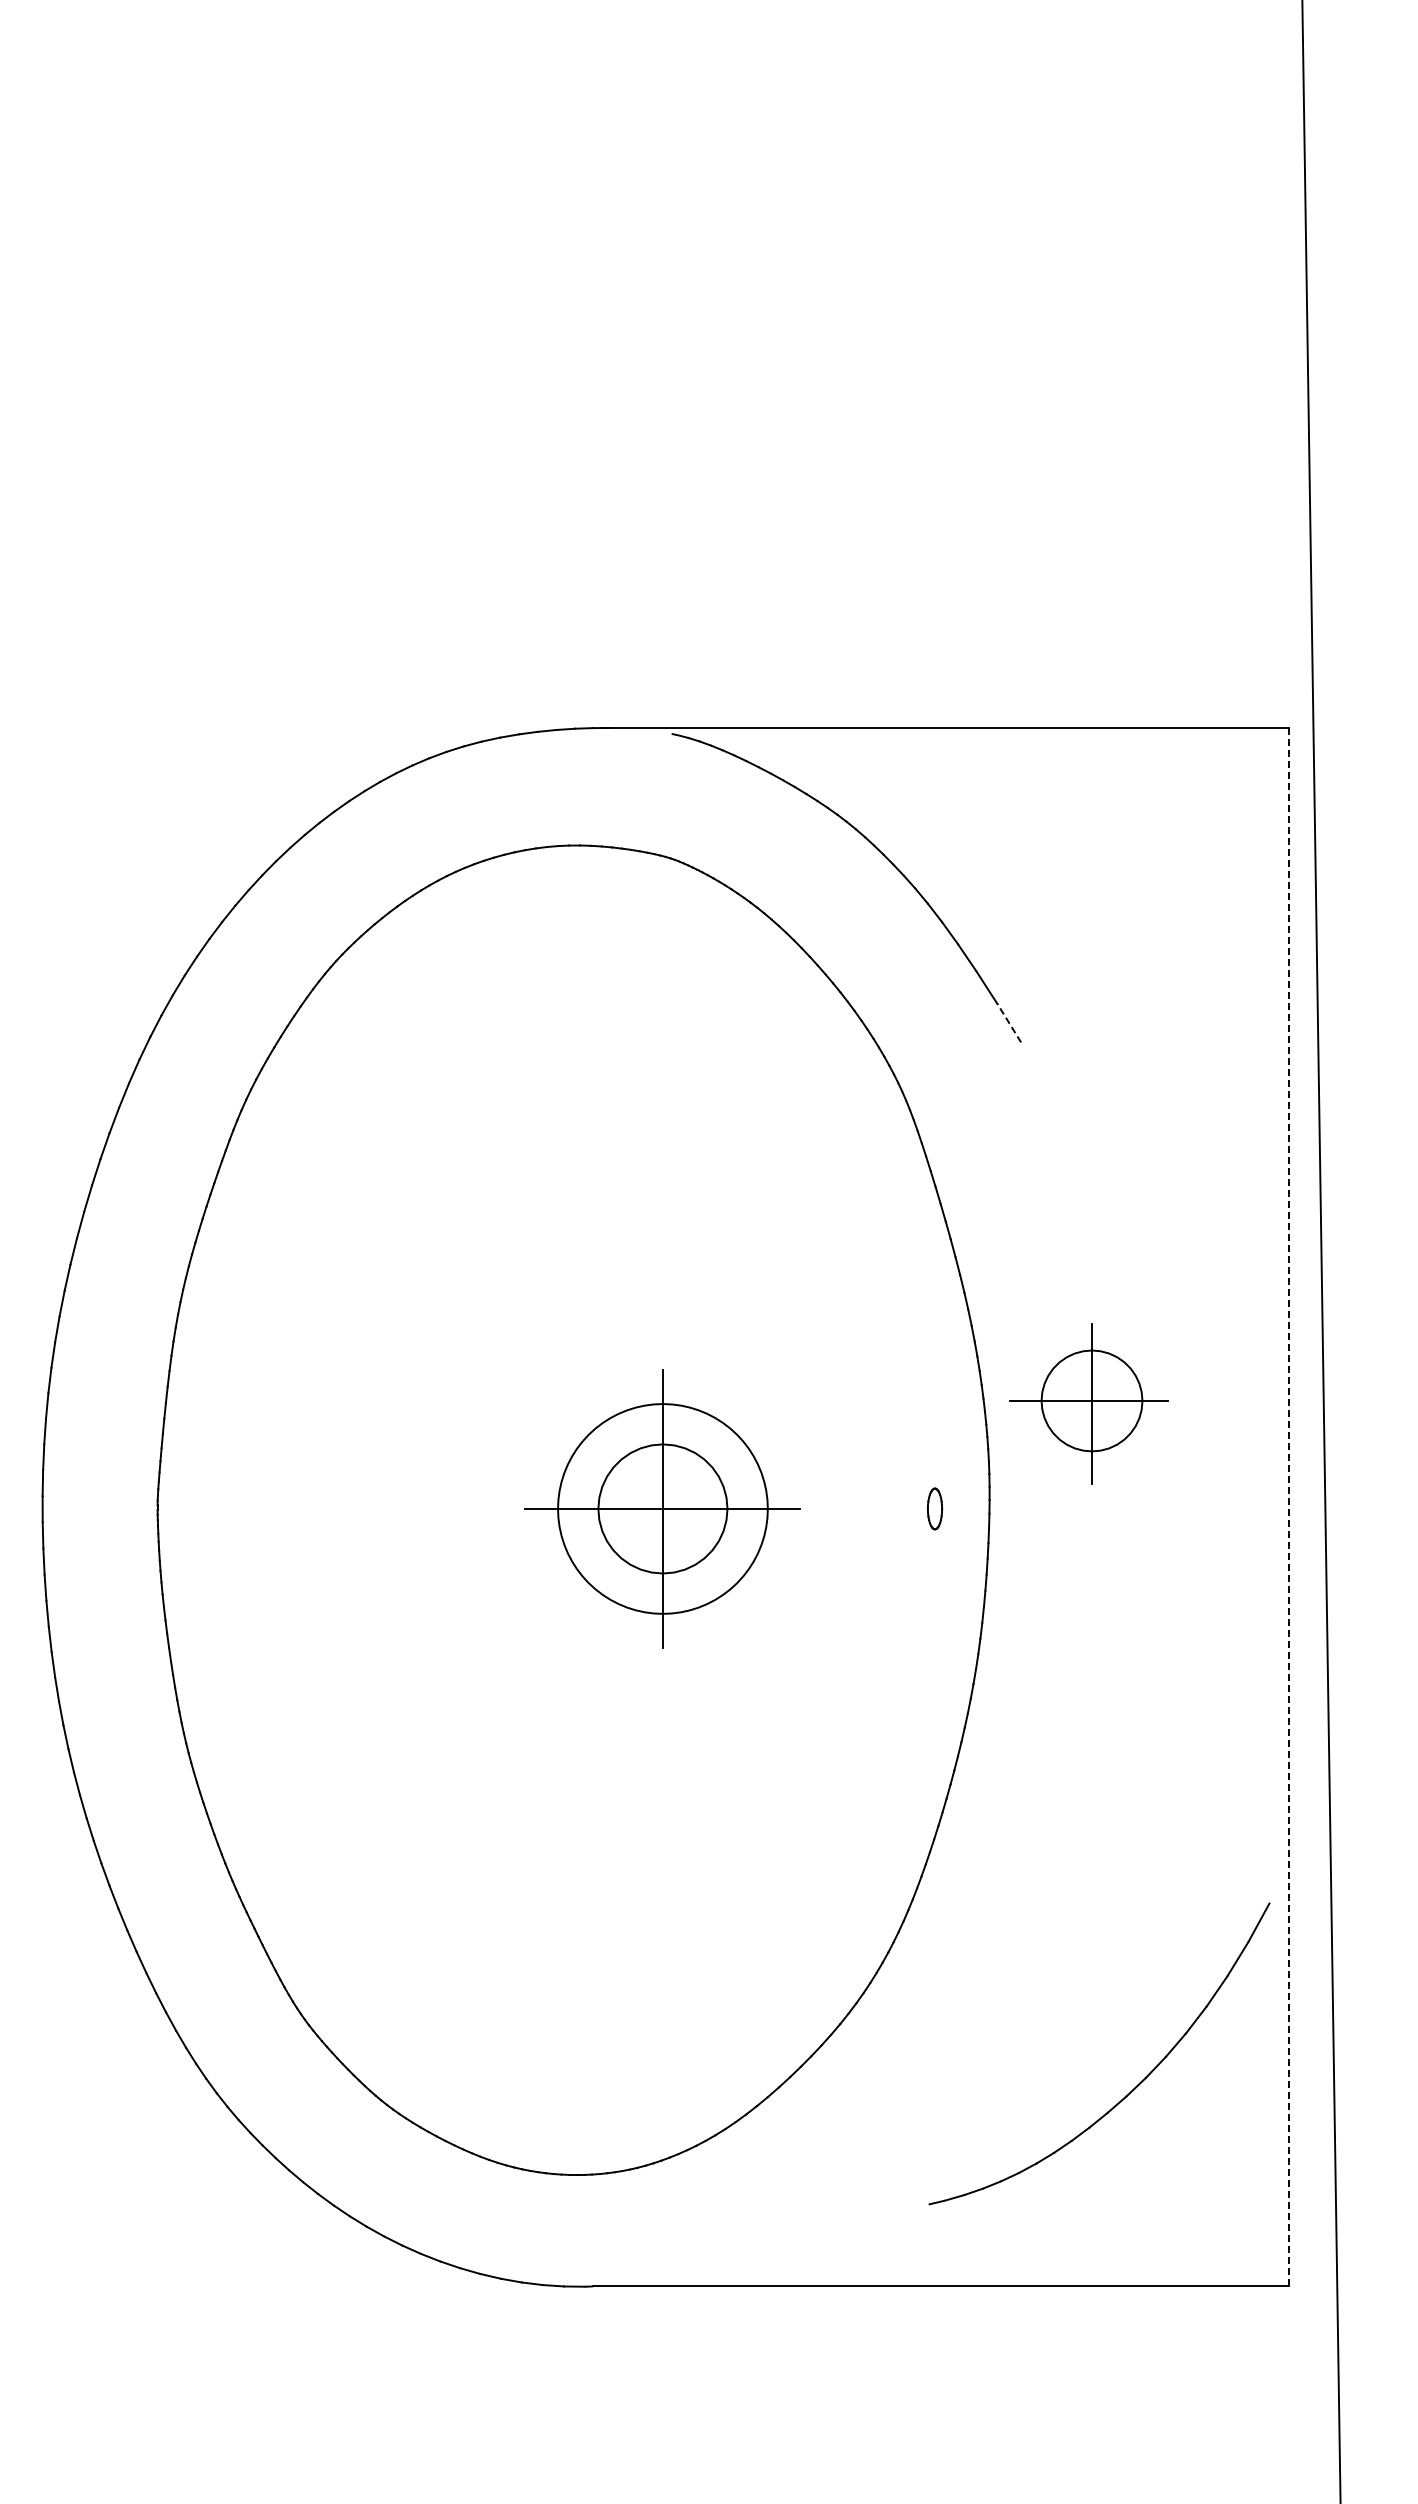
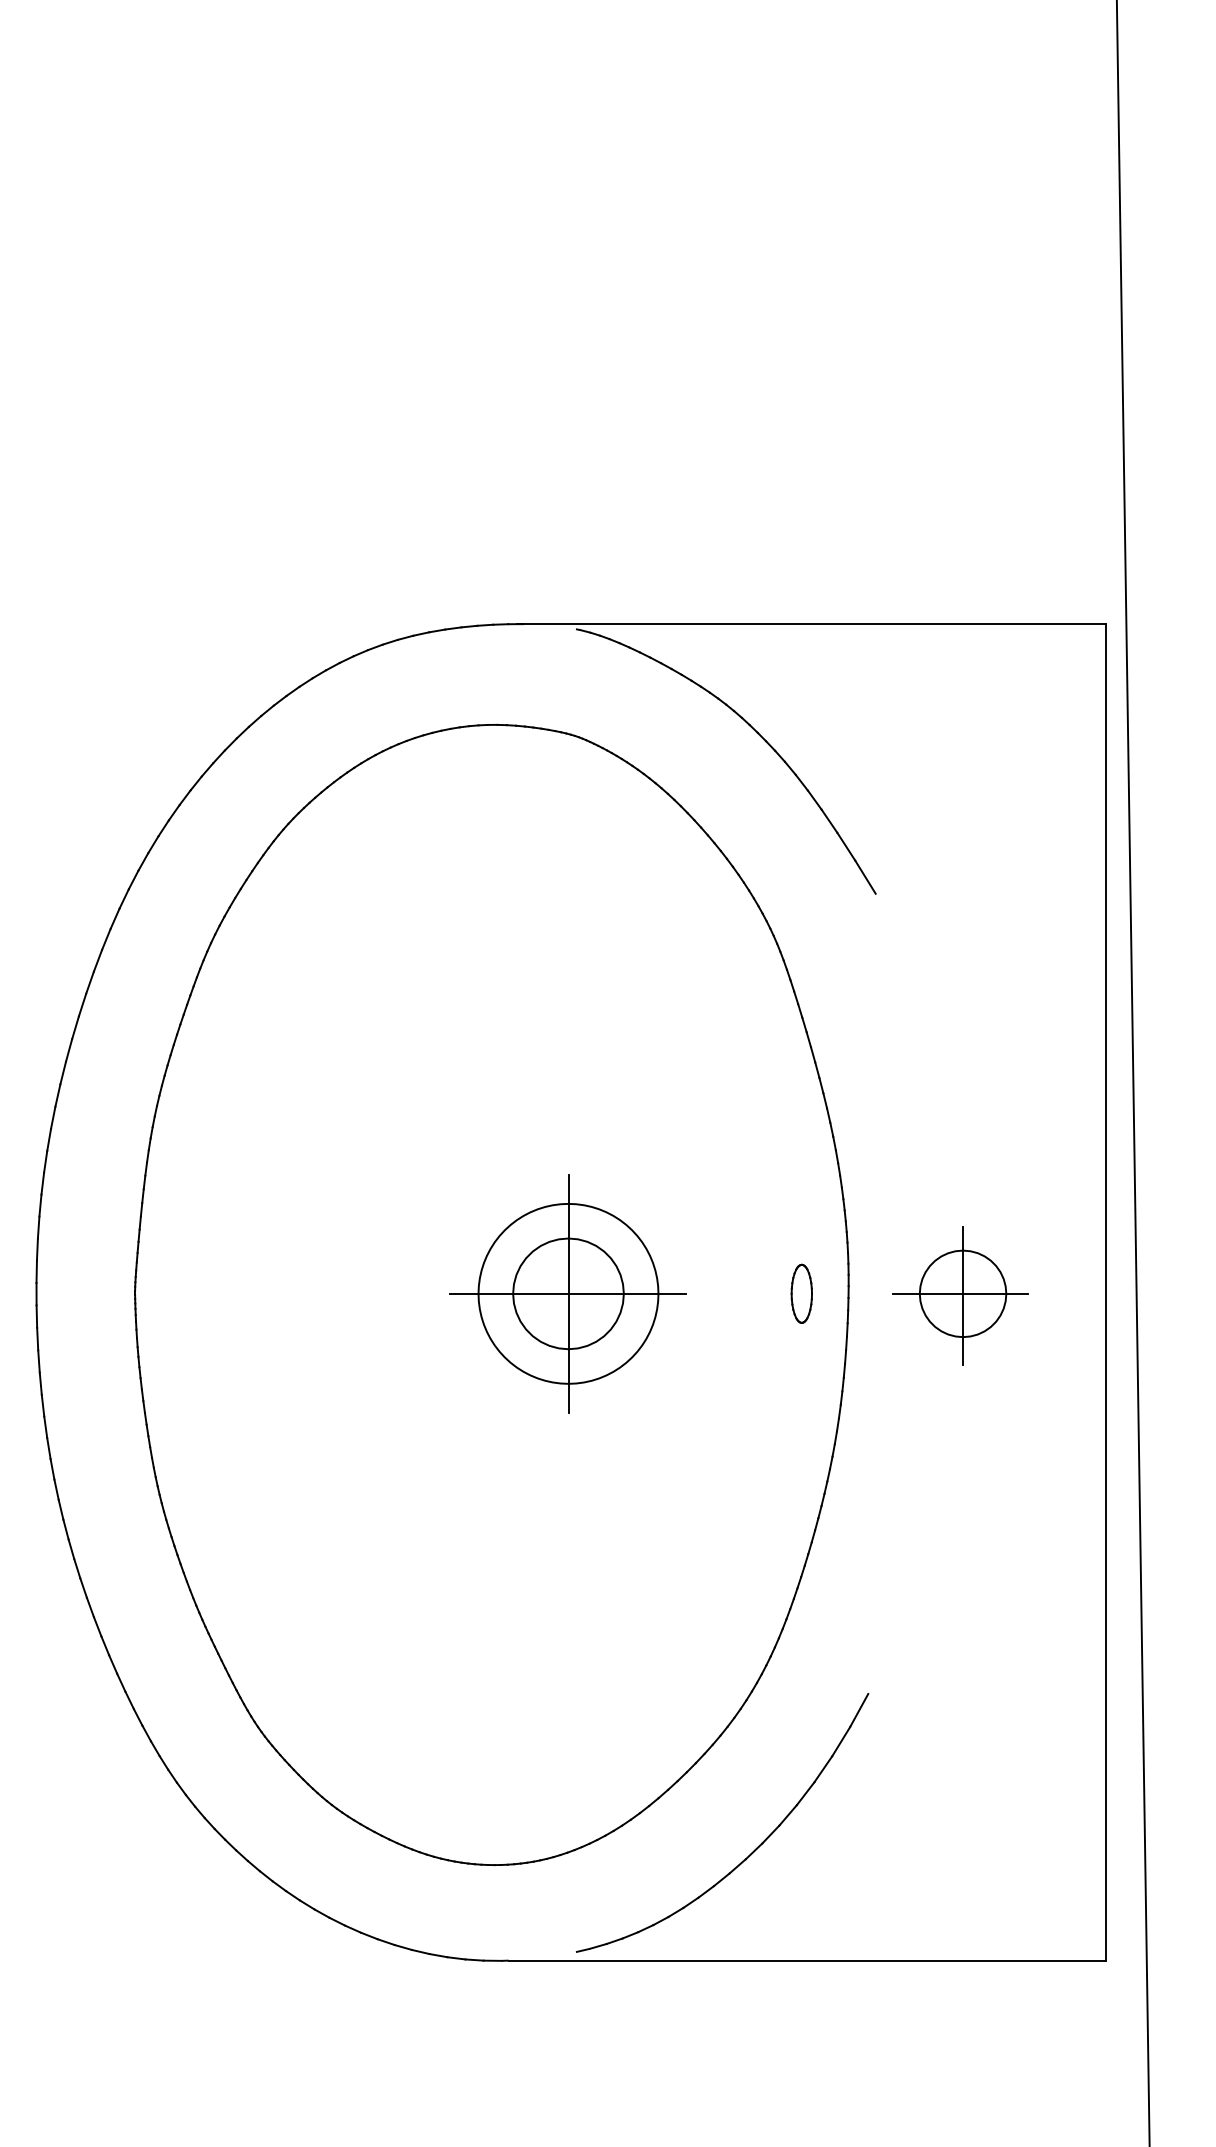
line: (1009, 1023) -> (865, 877), dashed -> solid
part: (1088, 1403) -> (960, 1296), moved
line: (1289, 1506) -> (1105, 1291), dashed -> solid
part: (934, 1508) -> (801, 1293), size x1.67
part: (1134, 2087) -> (752, 1851), moved

